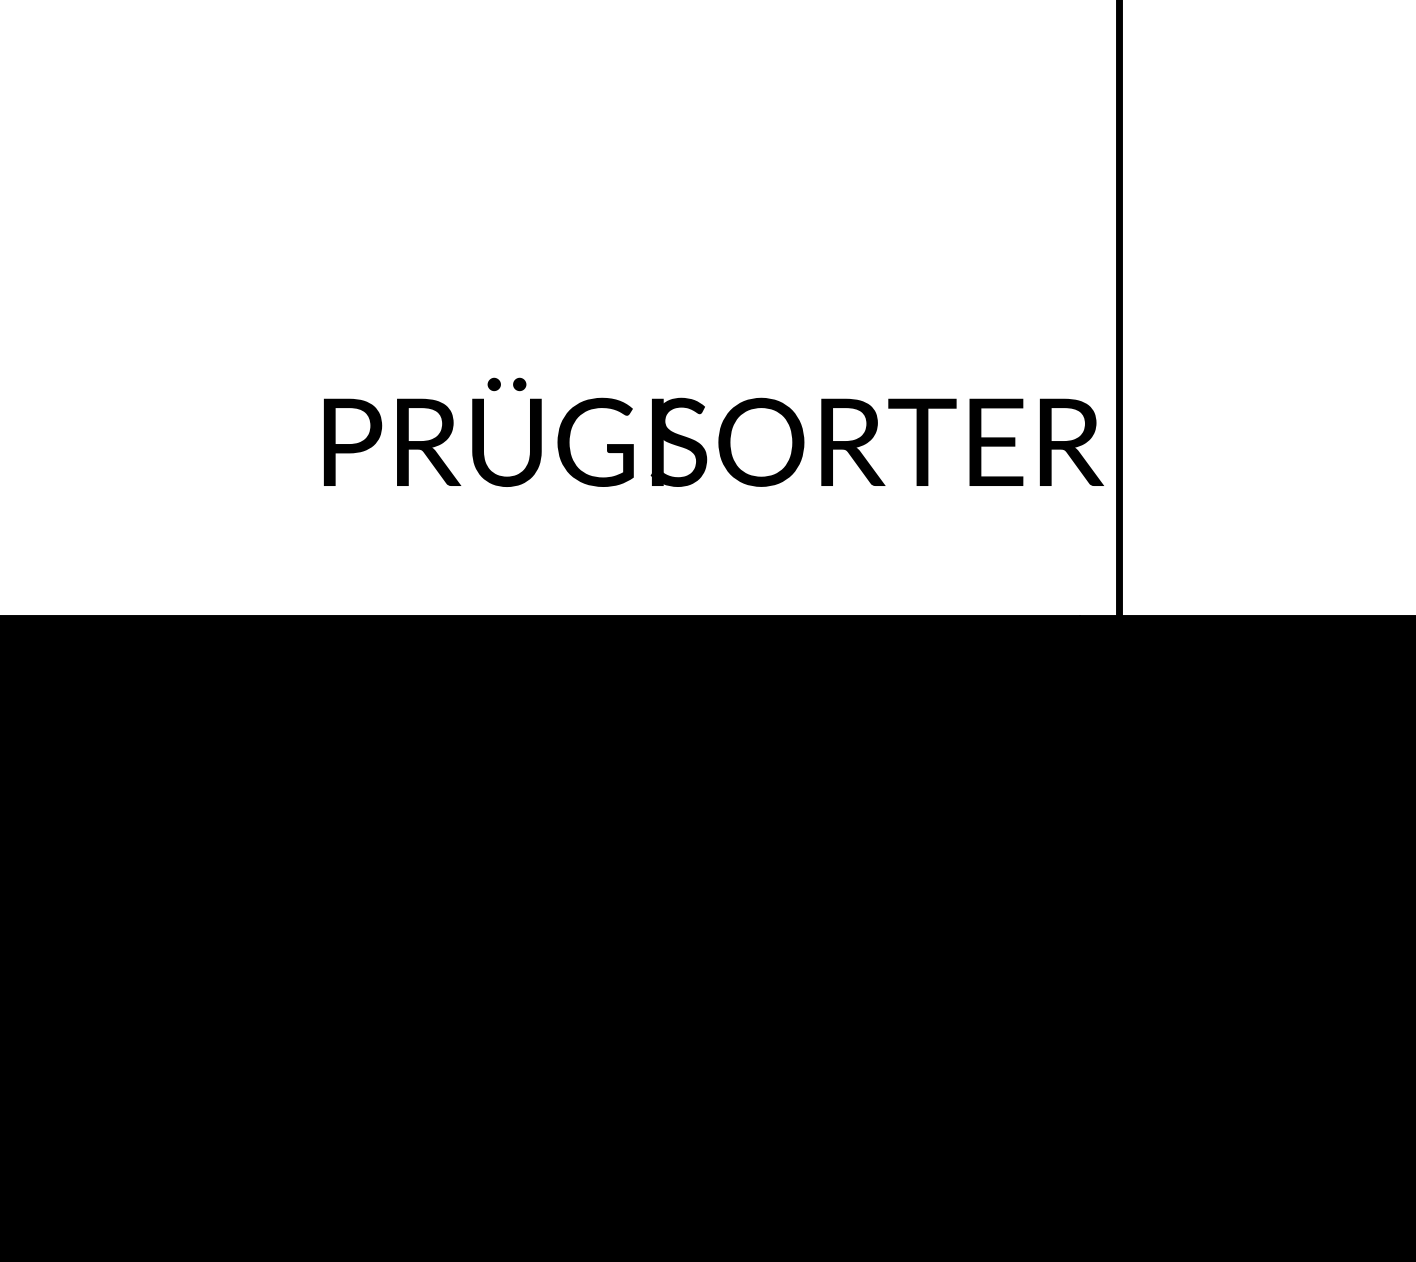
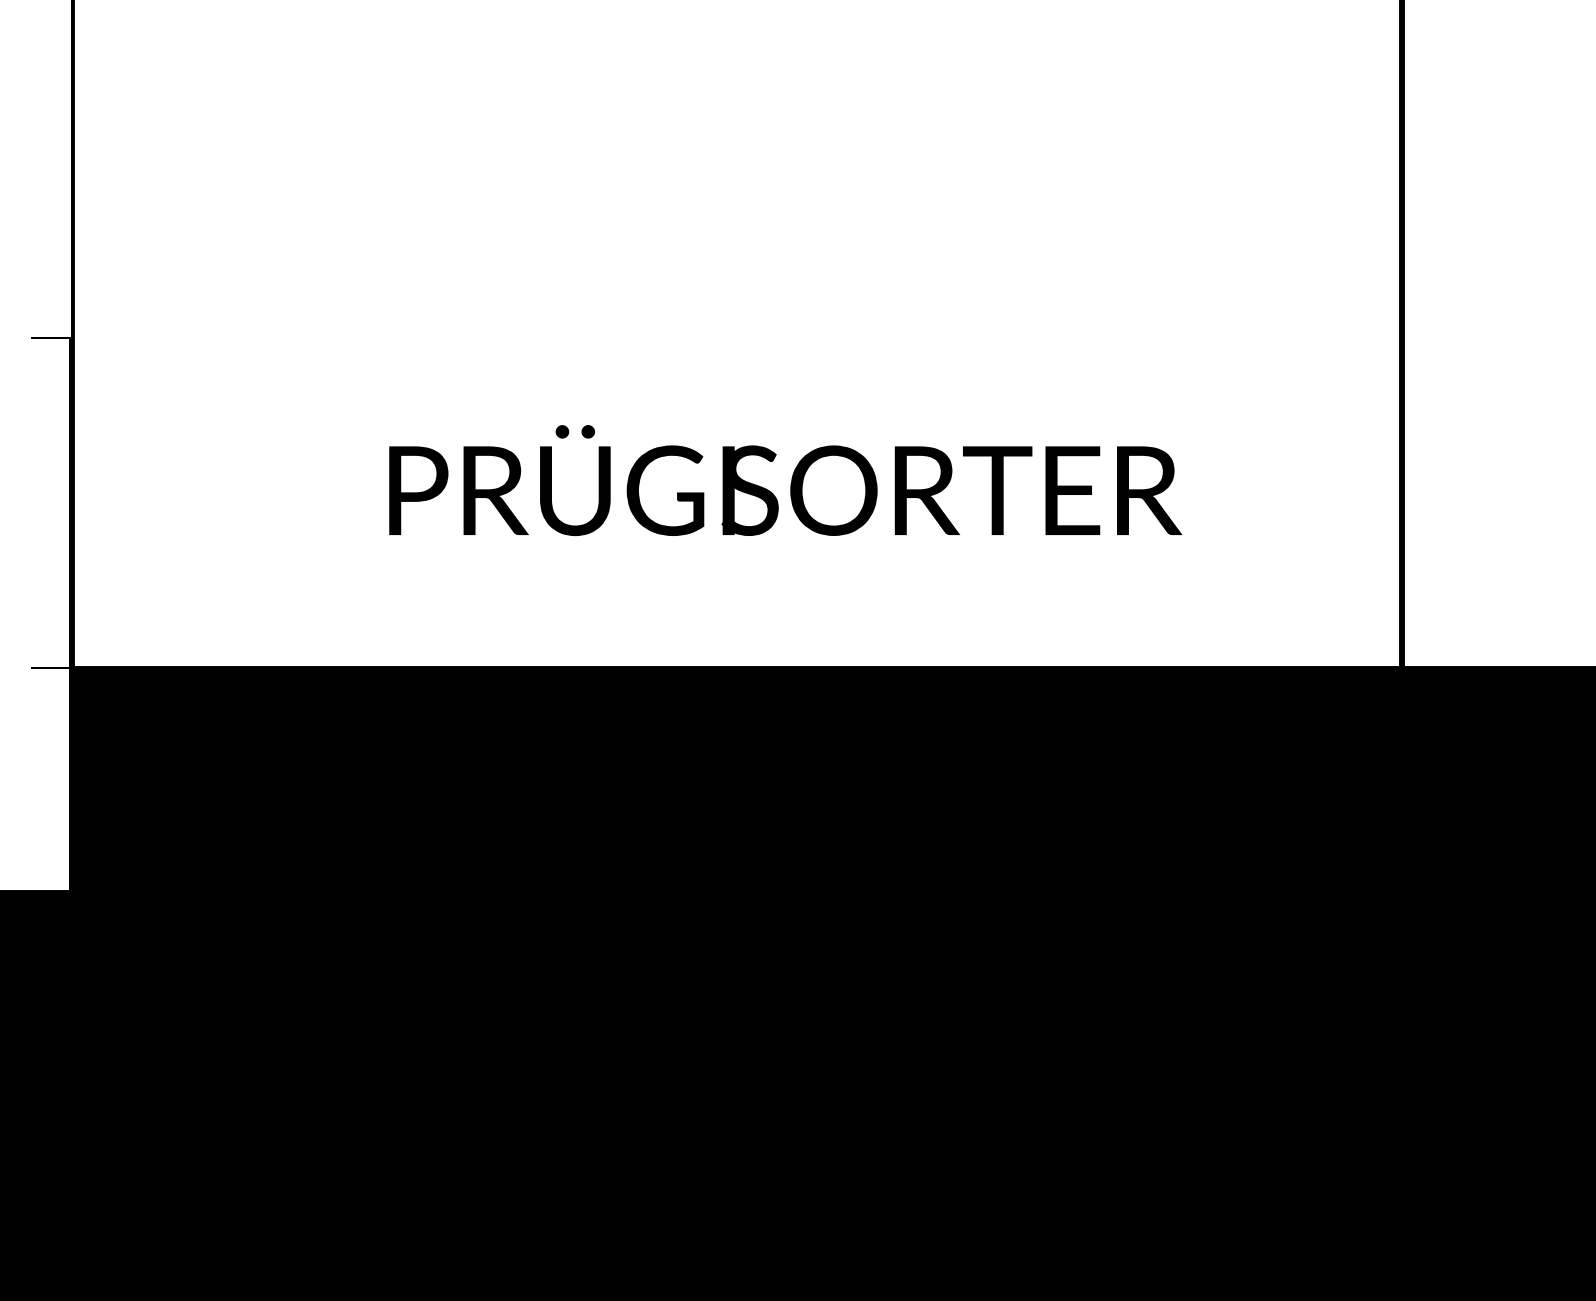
text: (713, 432) -> (785, 480), moved

